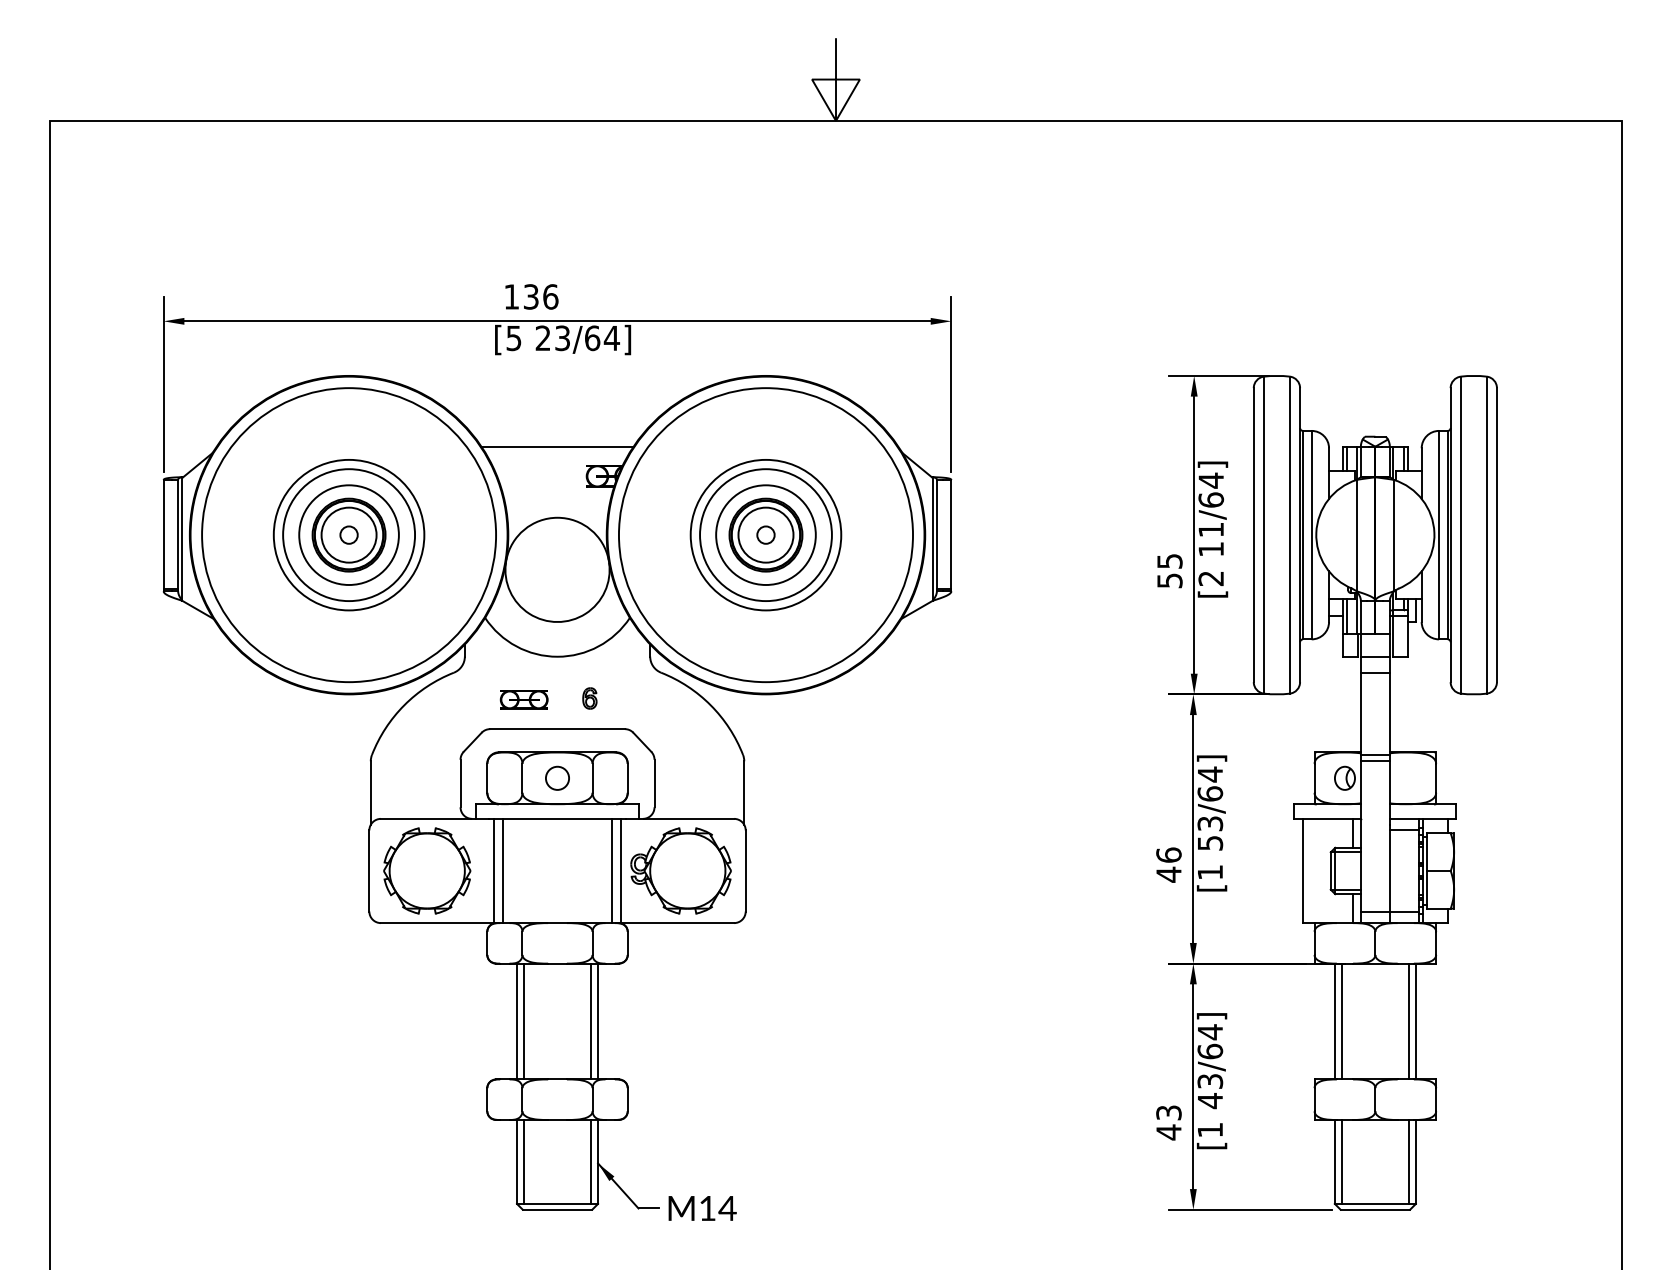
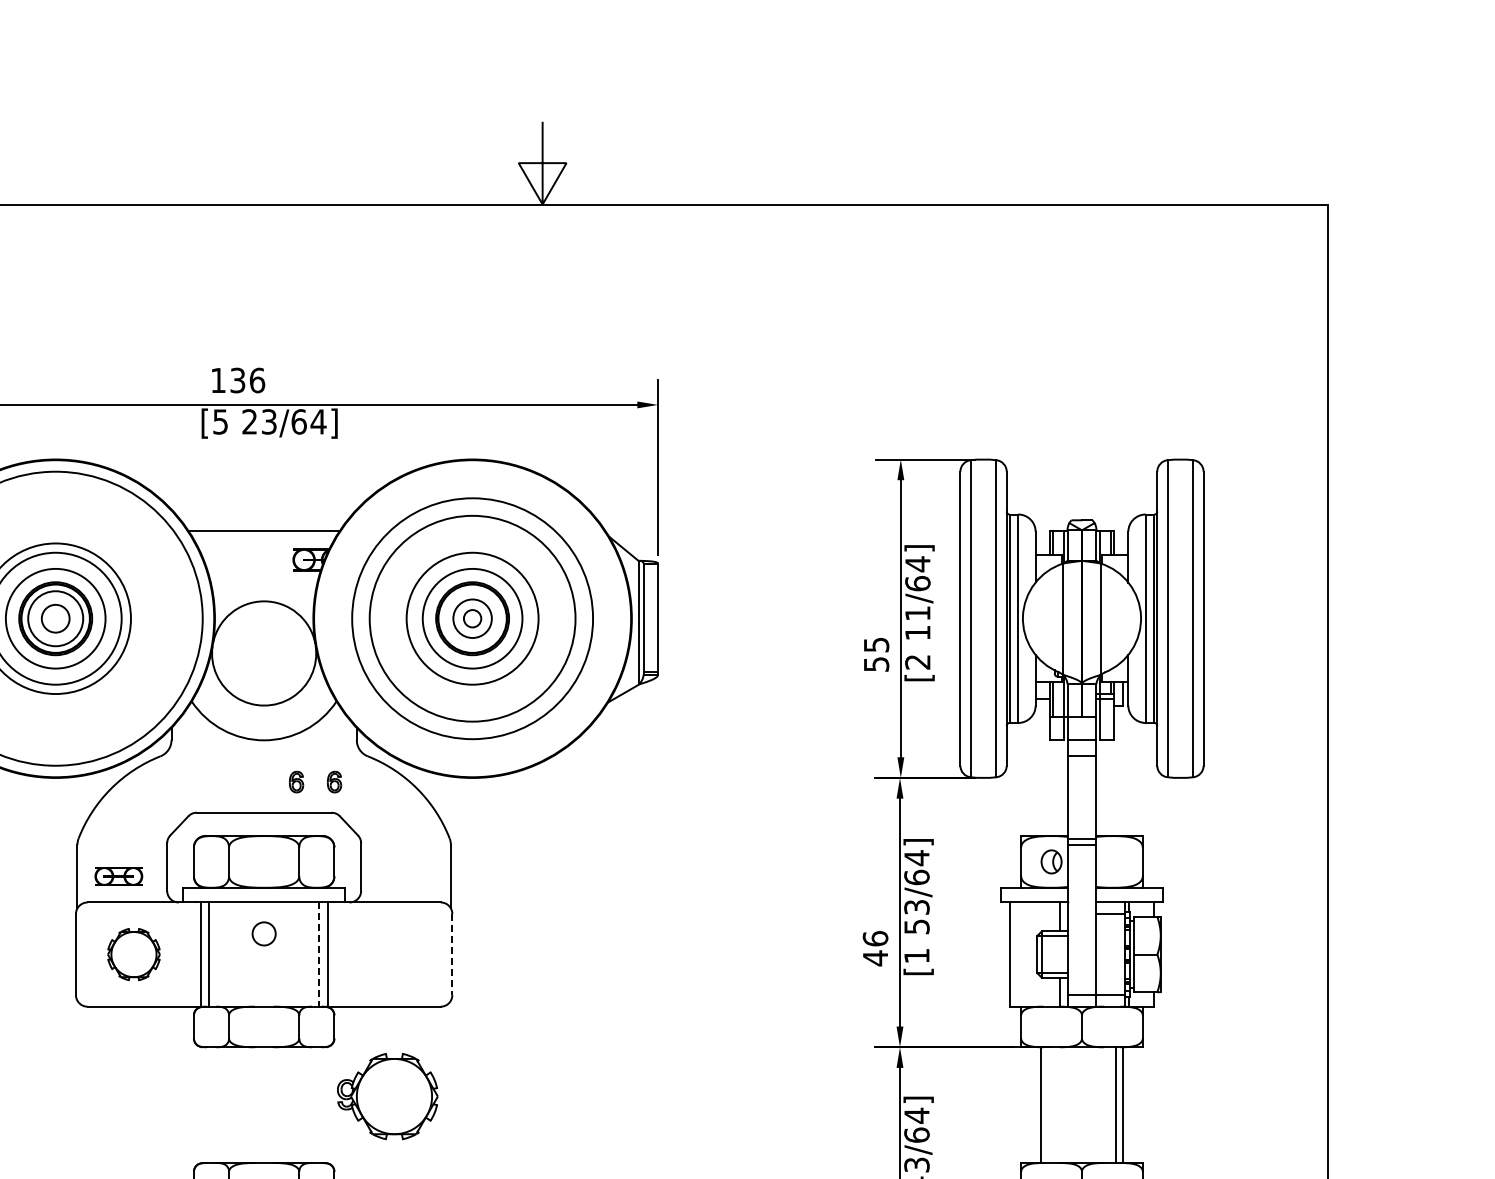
circle: (348, 534) -> (55, 618), size x1.6
circle: (765, 534) -> (472, 618), size x0.7
circle: (765, 534) -> (472, 618), size x1.6
circle: (765, 535) -> (472, 619), size x0.7
part: (627, 698) -> (334, 782), added
part: (523, 699) -> (118, 876), moved
circle: (557, 777) -> (264, 933), moved
part: (427, 870) -> (134, 954), size x0.6
part: (680, 870) -> (387, 1096), moved
line: (745, 870) -> (452, 954), solid -> dashed
line: (612, 871) -> (319, 955), solid -> dashed
line: (517, 1021) -> (224, 1105), removed
line: (523, 1021) -> (230, 1105), removed
line: (591, 1021) -> (298, 1105), removed
line: (598, 1021) -> (305, 1105), removed
line: (1341, 1021) -> (1048, 1105), removed

